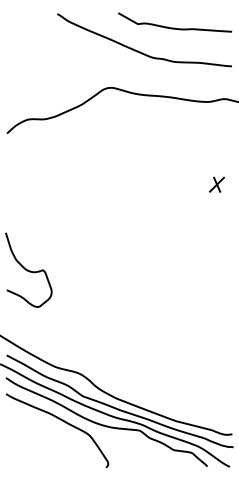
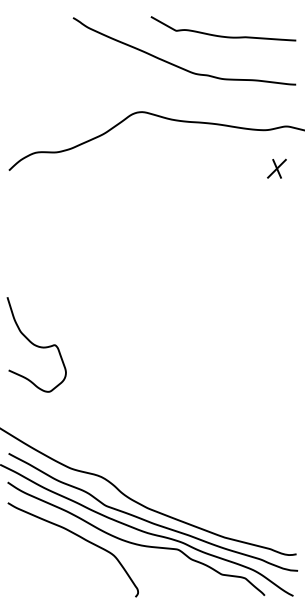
part: (216, 184) -> (276, 168), moved

